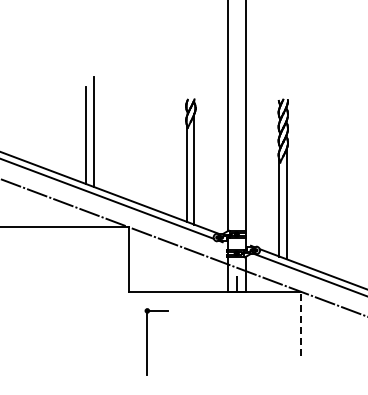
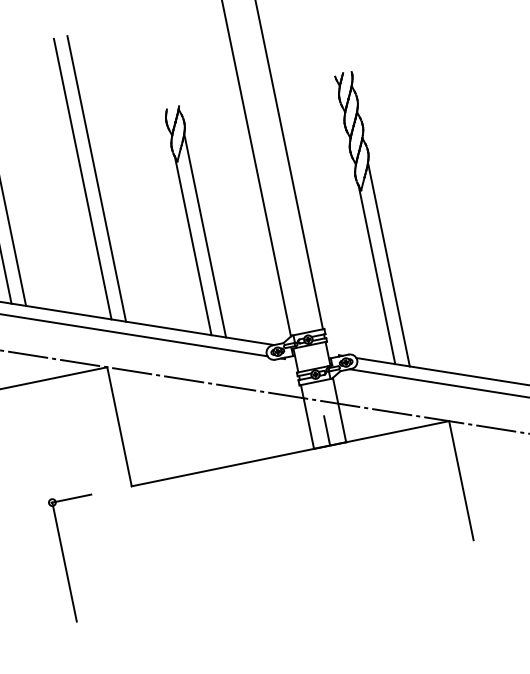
line: (136, 127) -> (82, 180), added
line: (143, 128) -> (95, 179), added
line: (301, 323) -> (461, 479), dashed -> solid
part: (147, 341) -> (64, 559), moved

